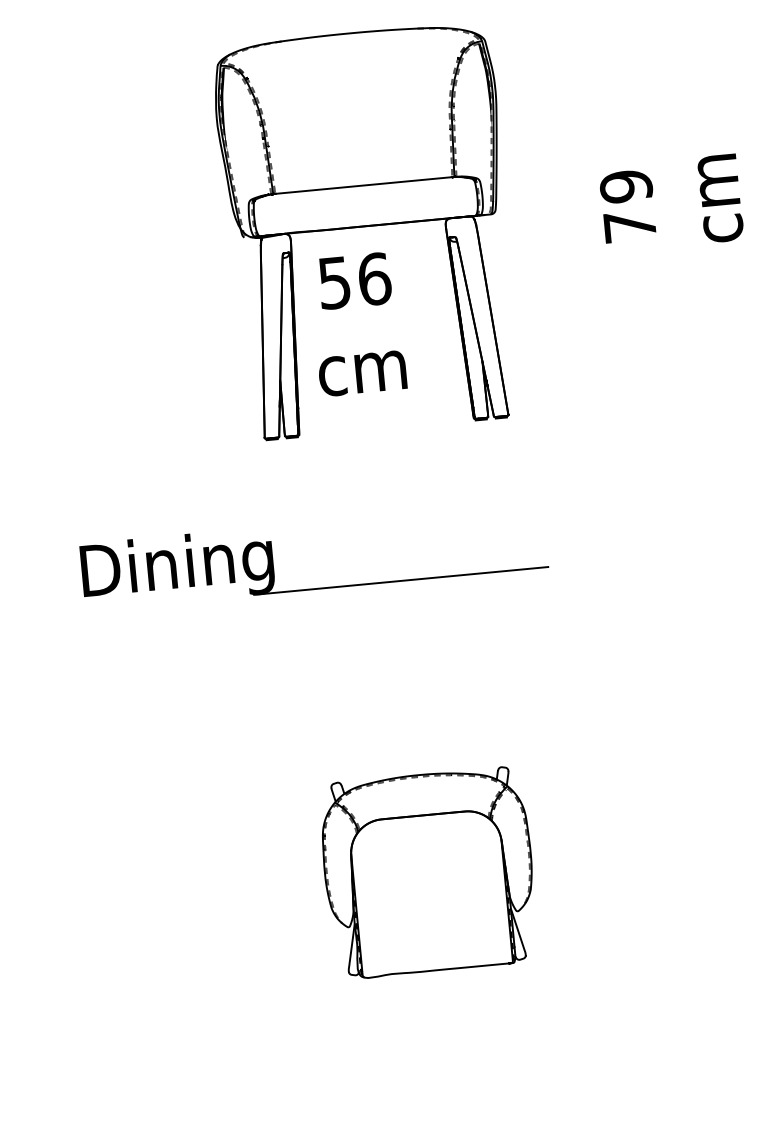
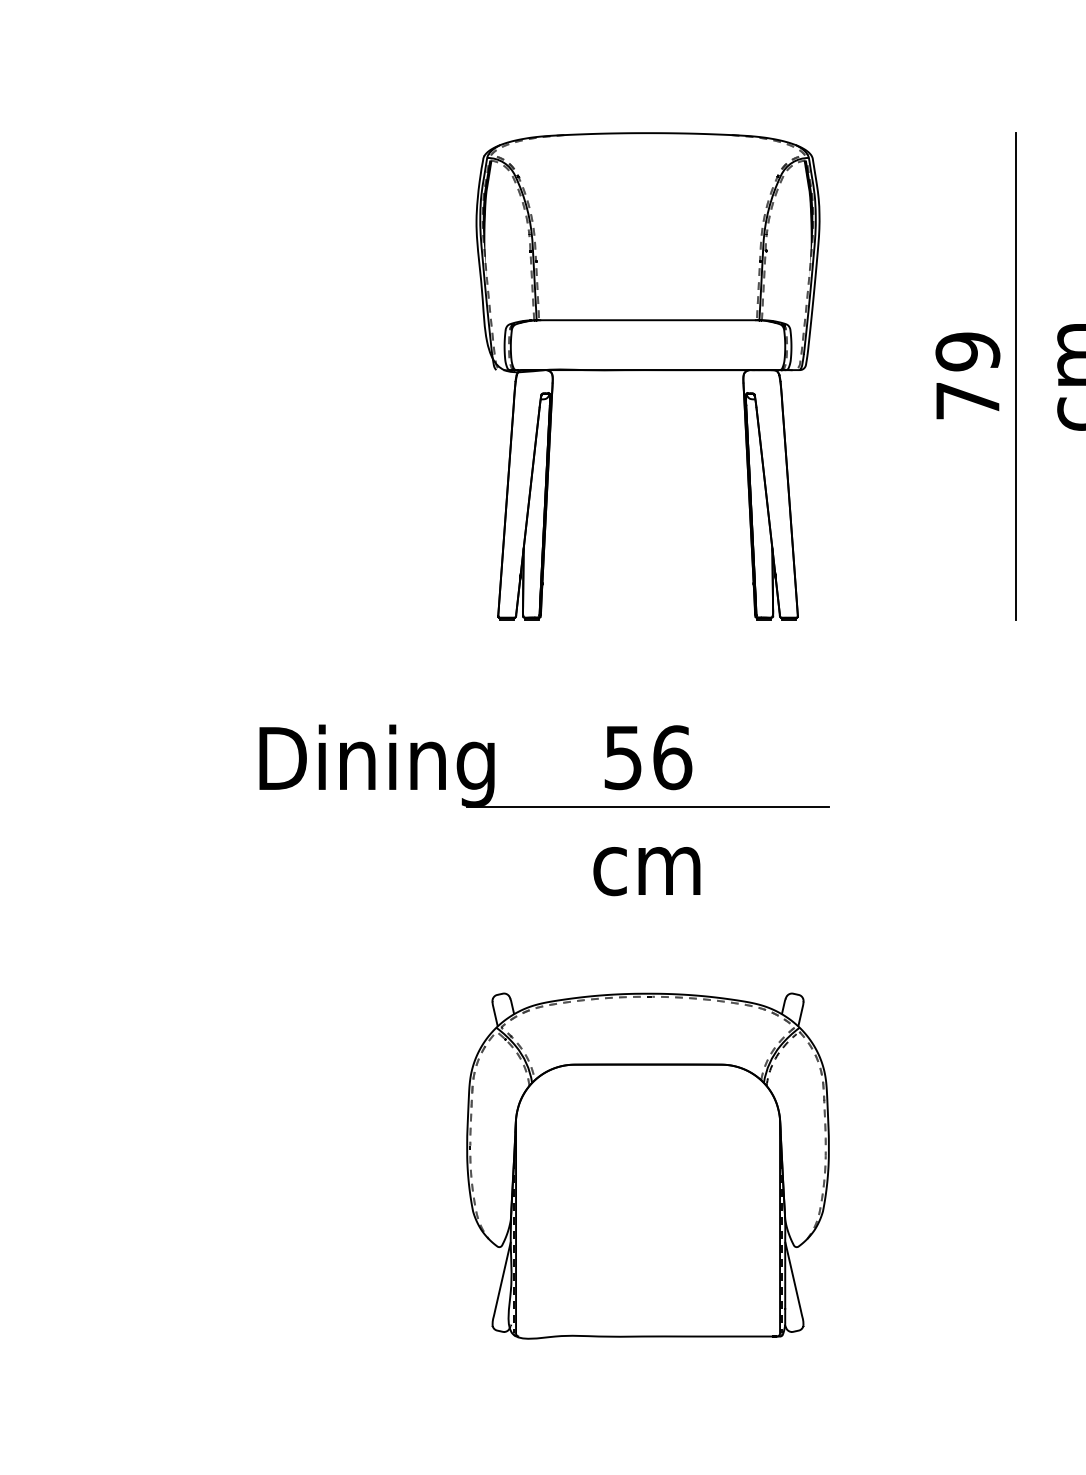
line: (666, 203) -> (1015, 376), added
text: (357, 324) -> (646, 810), moved
part: (428, 872) -> (647, 1165), size x1.43

